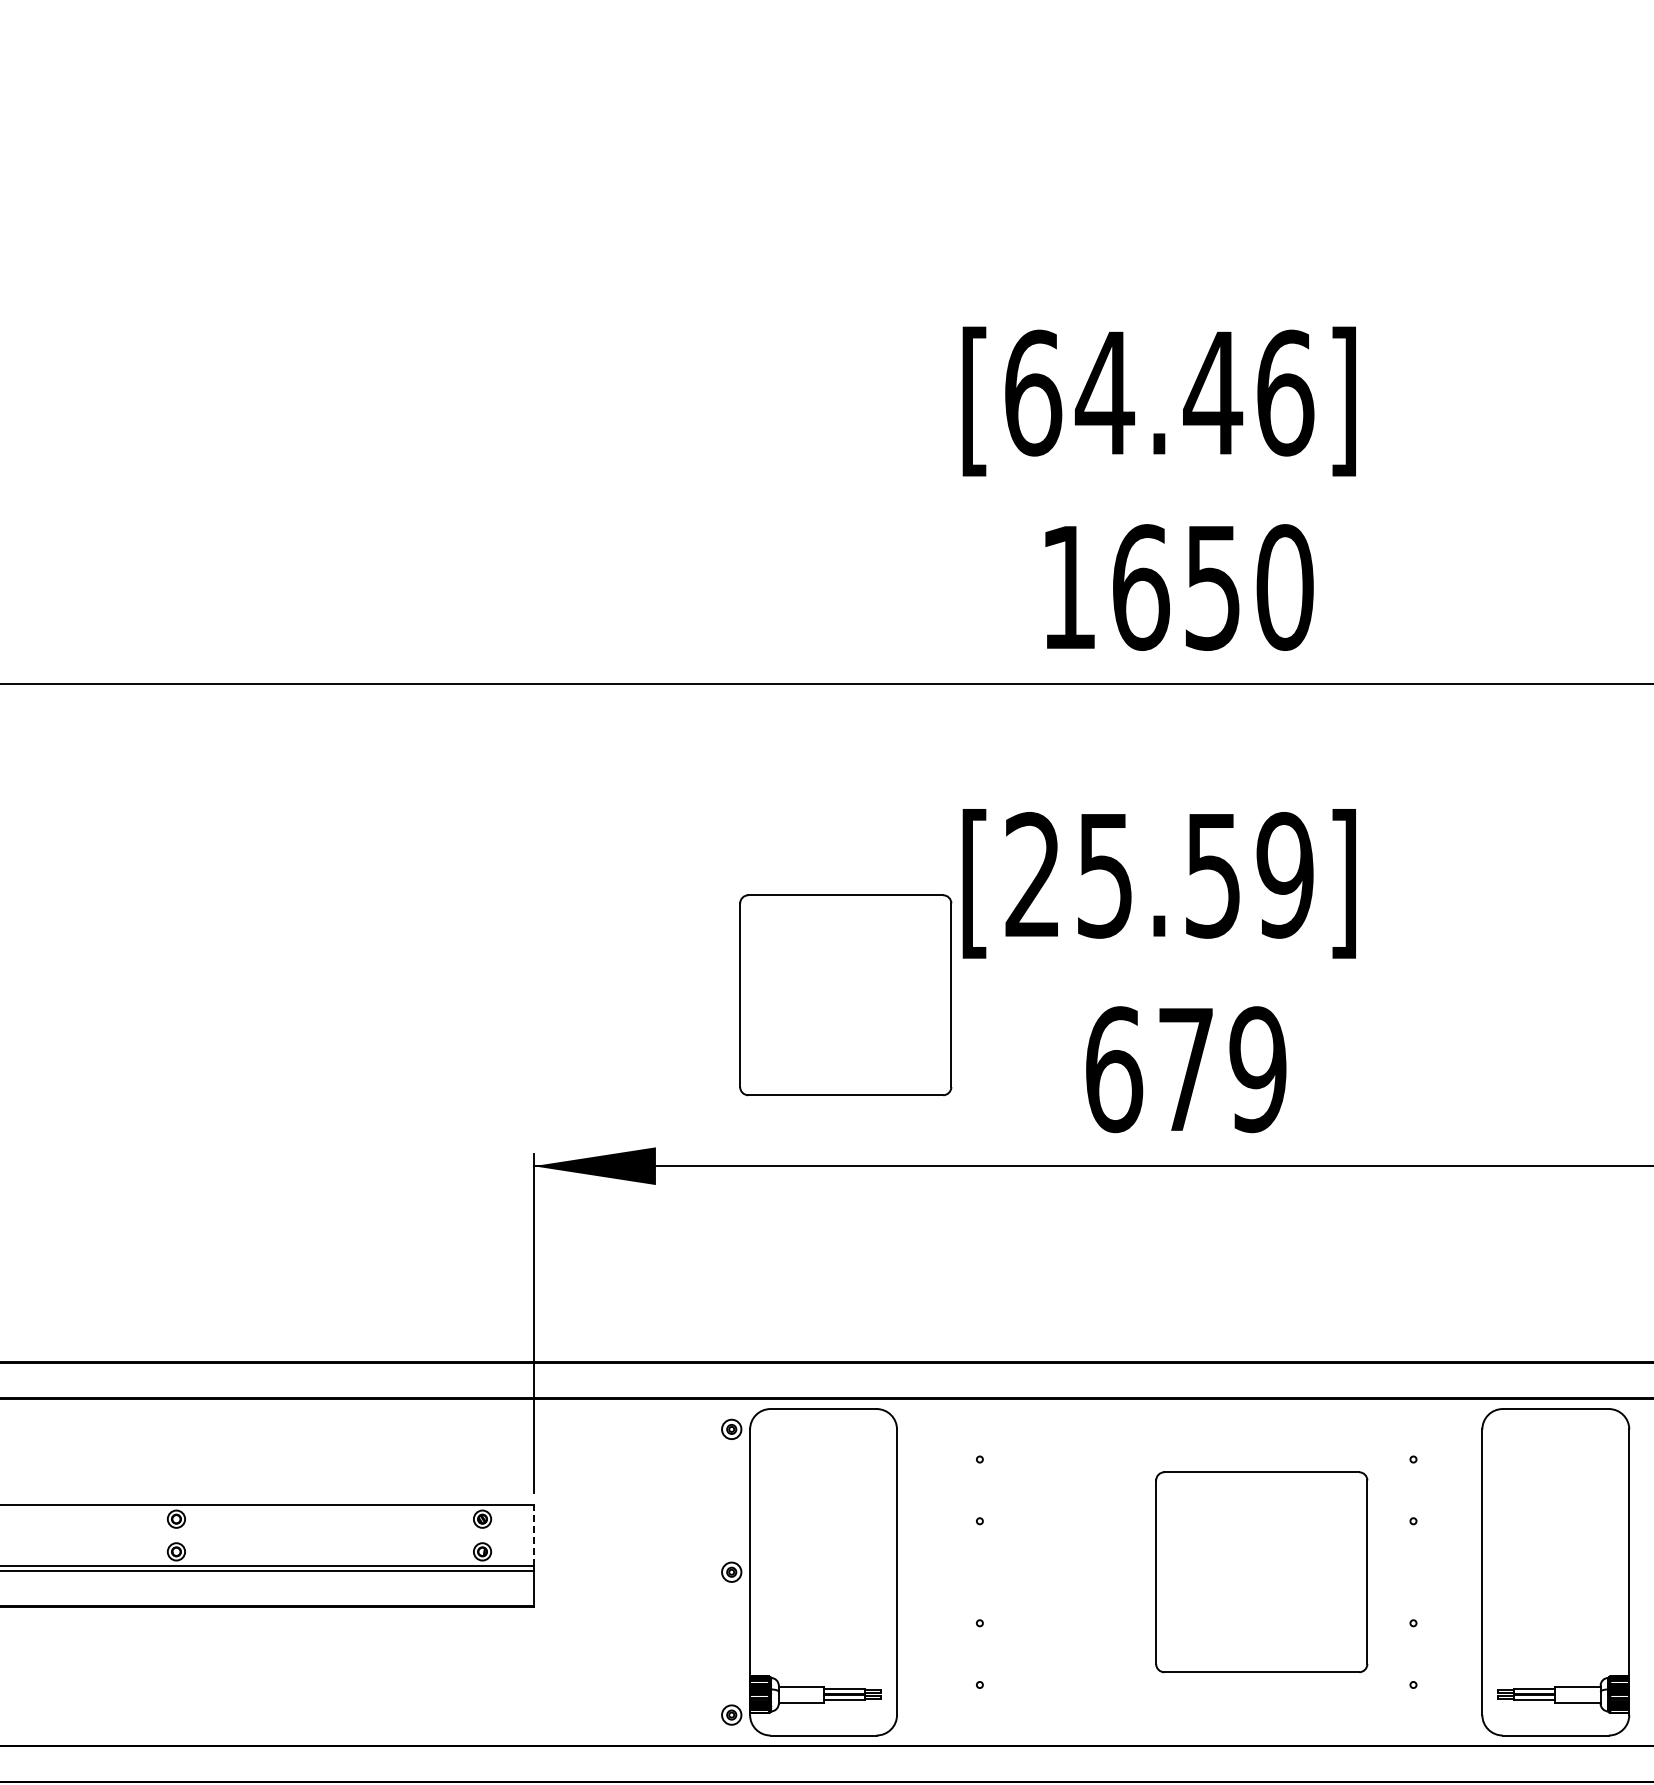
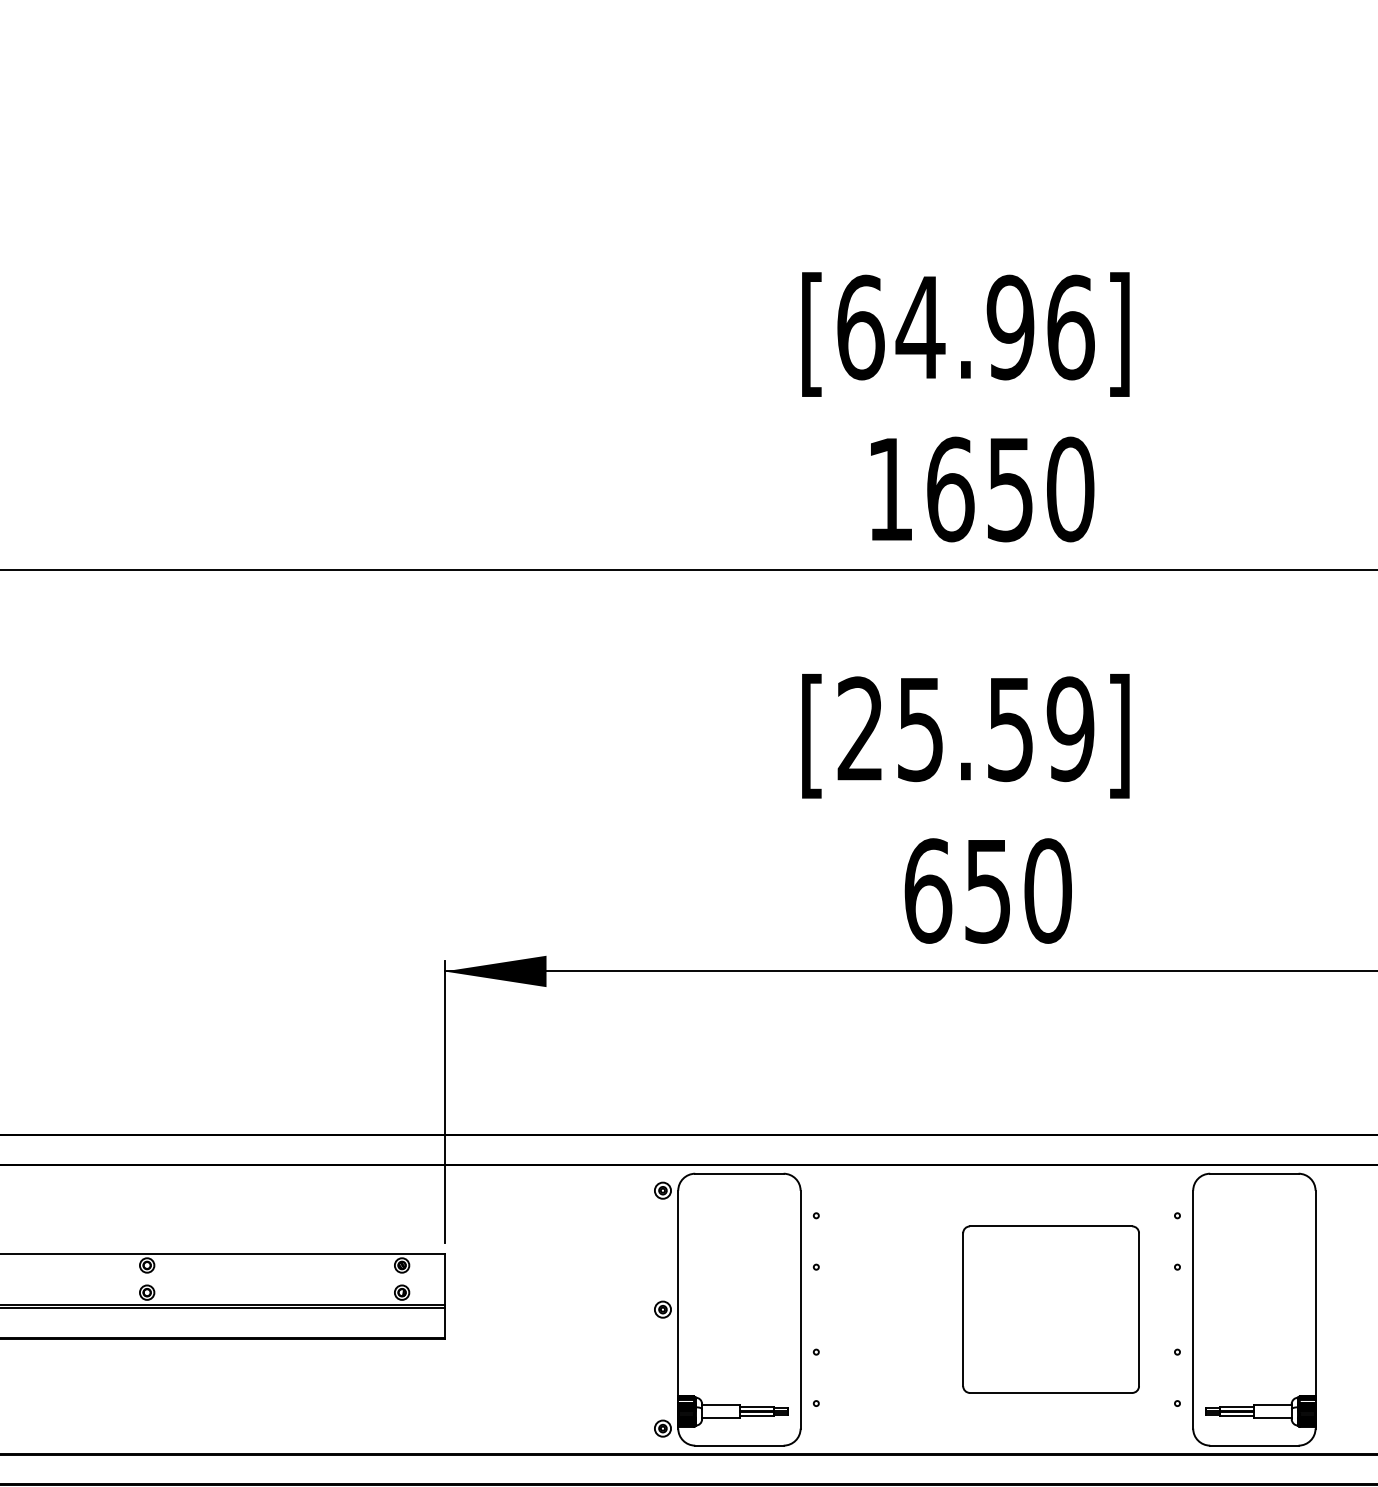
text: (1213, 392) -> (1010, 327), [64.46] -> [64.96]
part: (845, 995) -> (704, 829), removed
text: (1222, 1069) -> (1018, 890), 679 -> 650
line: (533, 1535) -> (444, 1279), dashed -> solid
part: (809, 1572) -> (727, 1309), moved
part: (1555, 1572) -> (1254, 1309), moved

